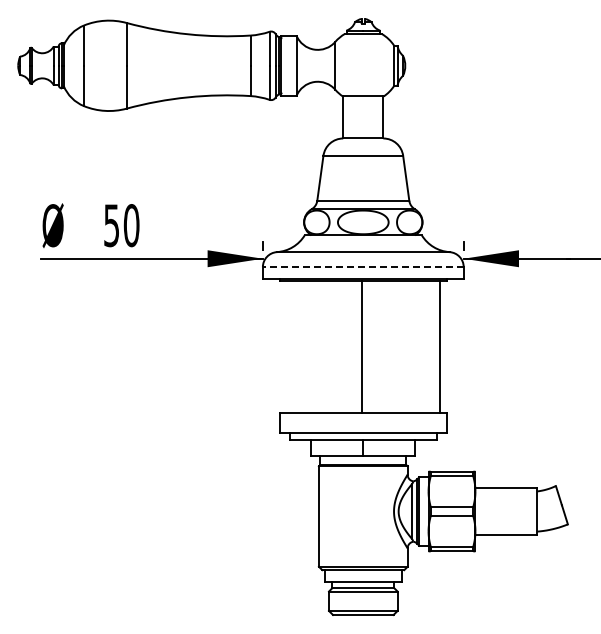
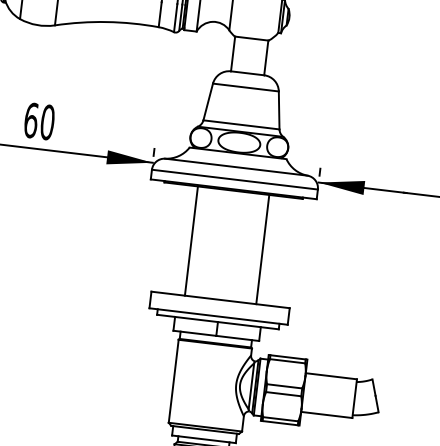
text: (111, 225) -> (31, 120), 50 -> 60
line: (362, 267) -> (234, 179), dashed -> solid
line: (362, 346) -> (191, 240), moved
line: (439, 346) -> (262, 249), moved

